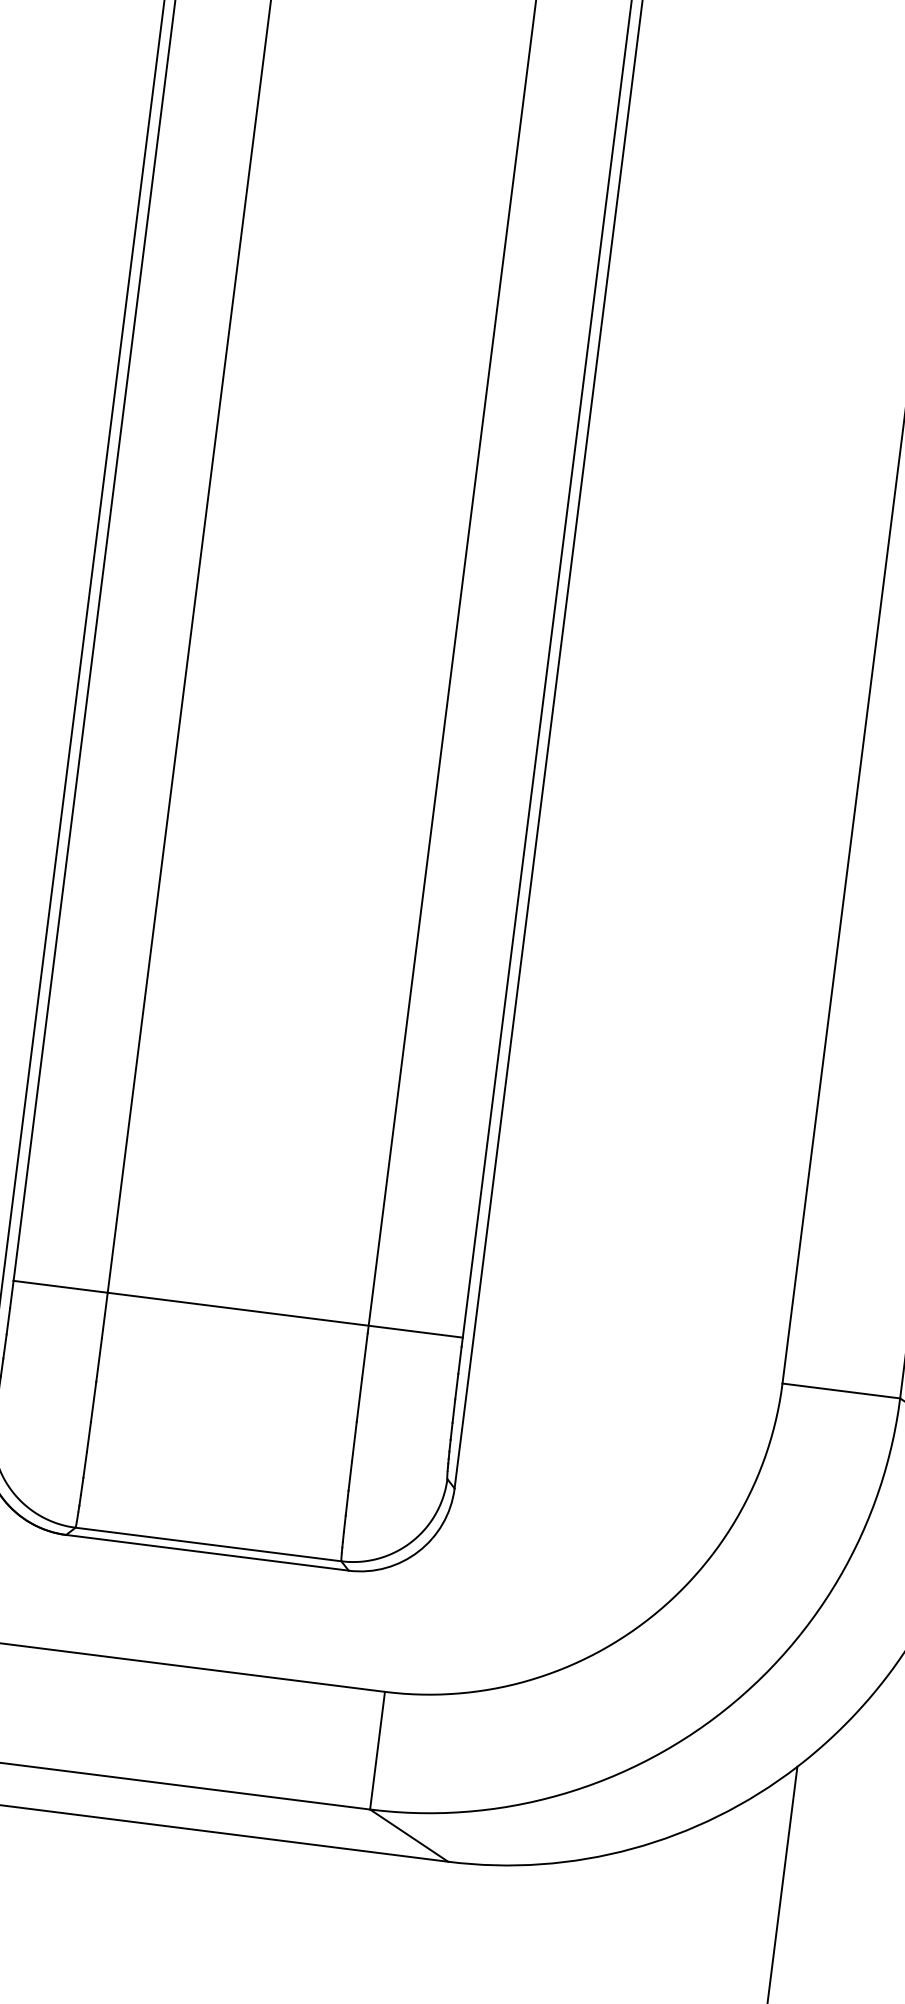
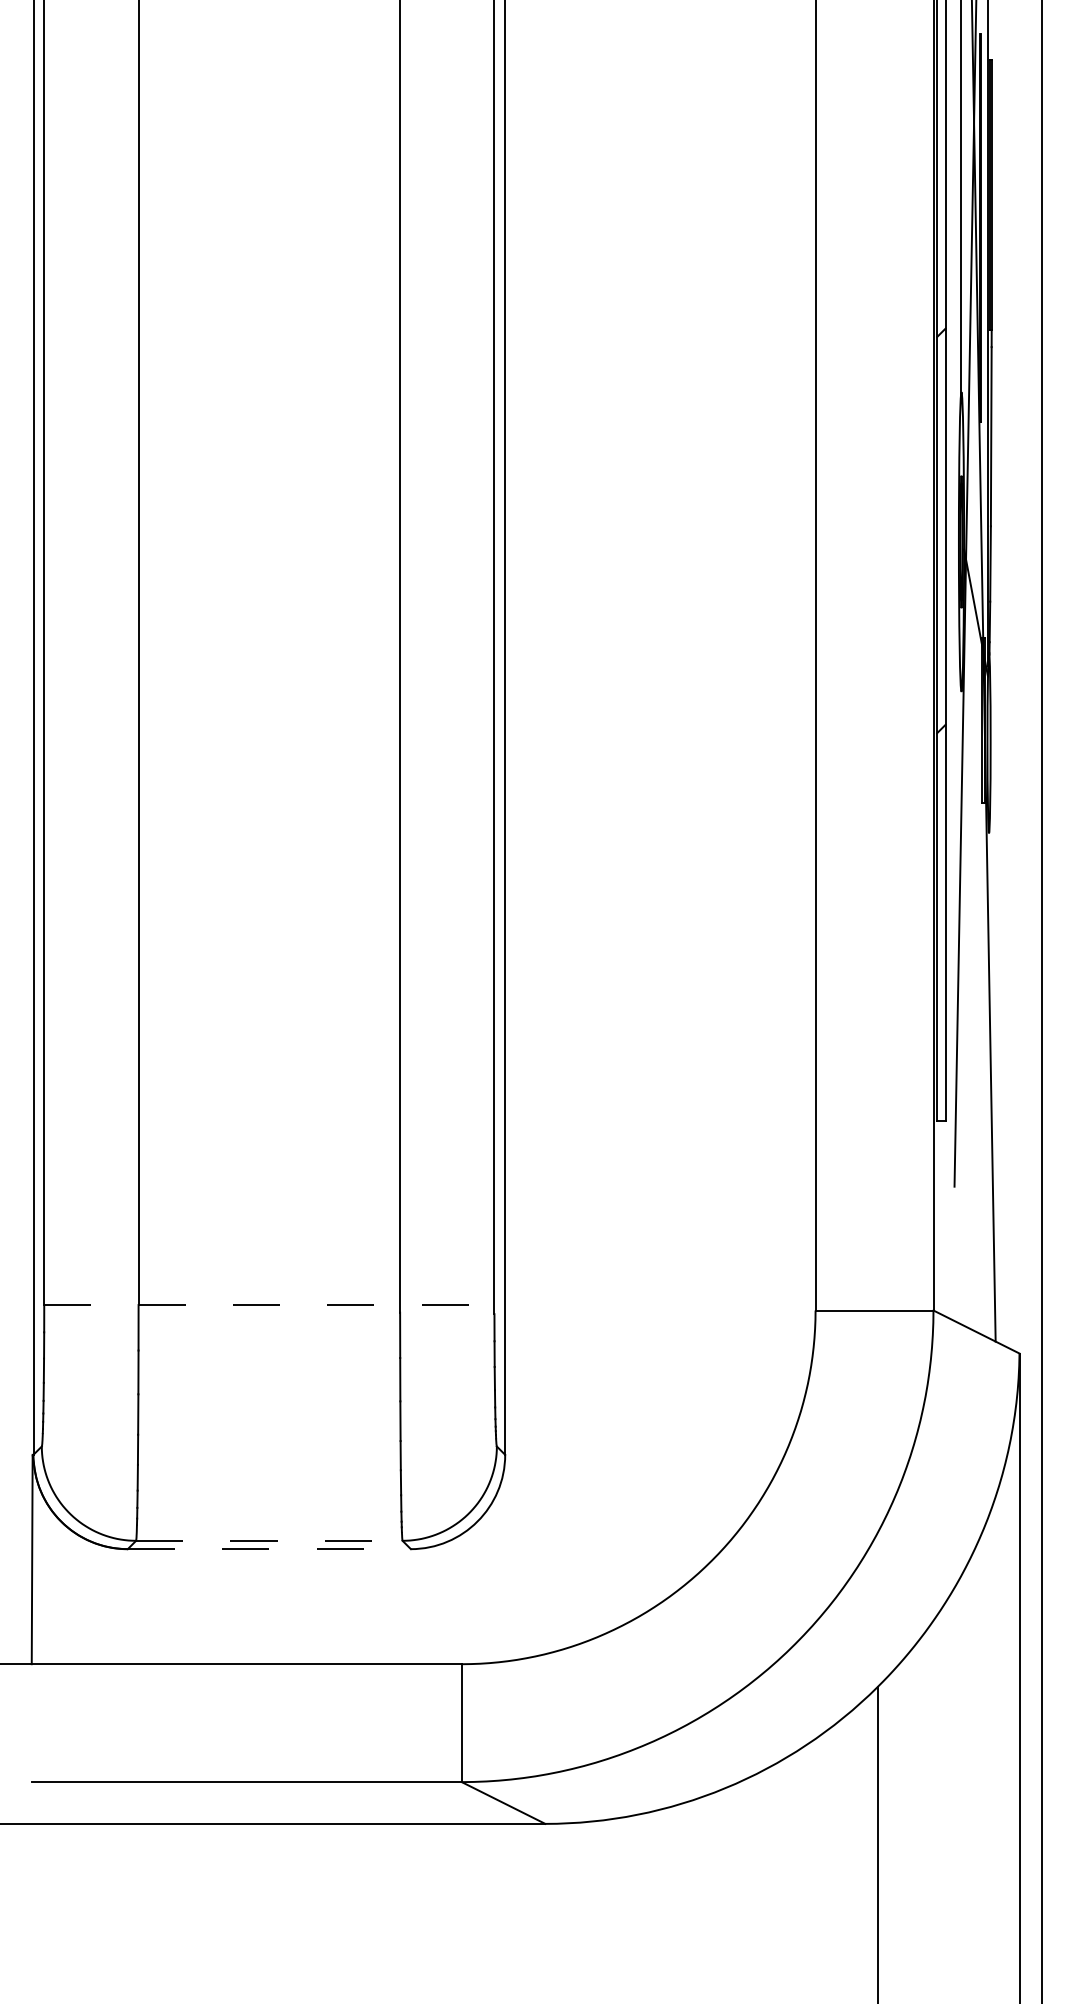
line: (238, 1309) -> (269, 1305), solid -> dashed
line: (208, 1544) -> (269, 1540), solid -> dashed
line: (207, 1553) -> (269, 1549), solid -> dashed

